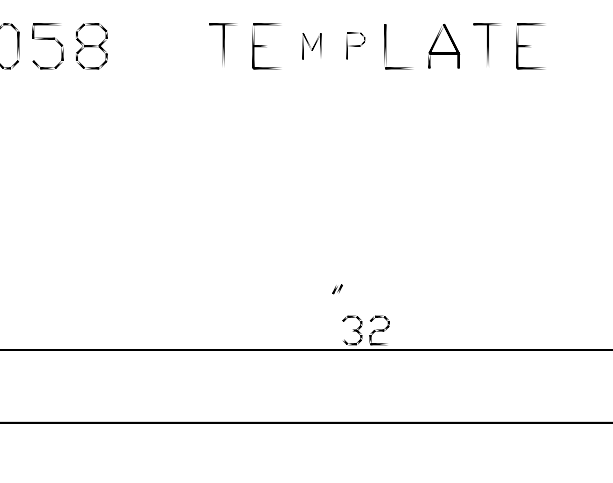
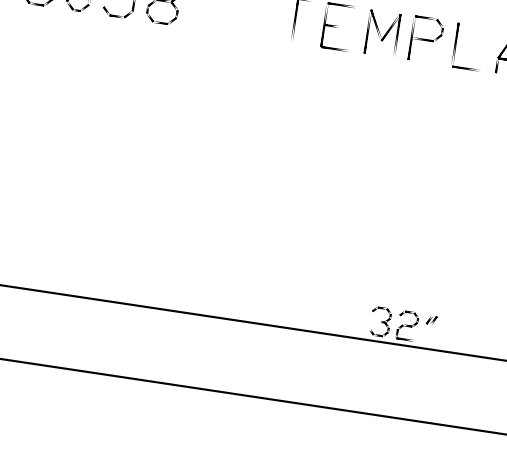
part: (355, 45) -> (425, 39), size x1.67
part: (311, 46) -> (382, 33), size x1.67
part: (337, 289) -> (431, 320), moved

